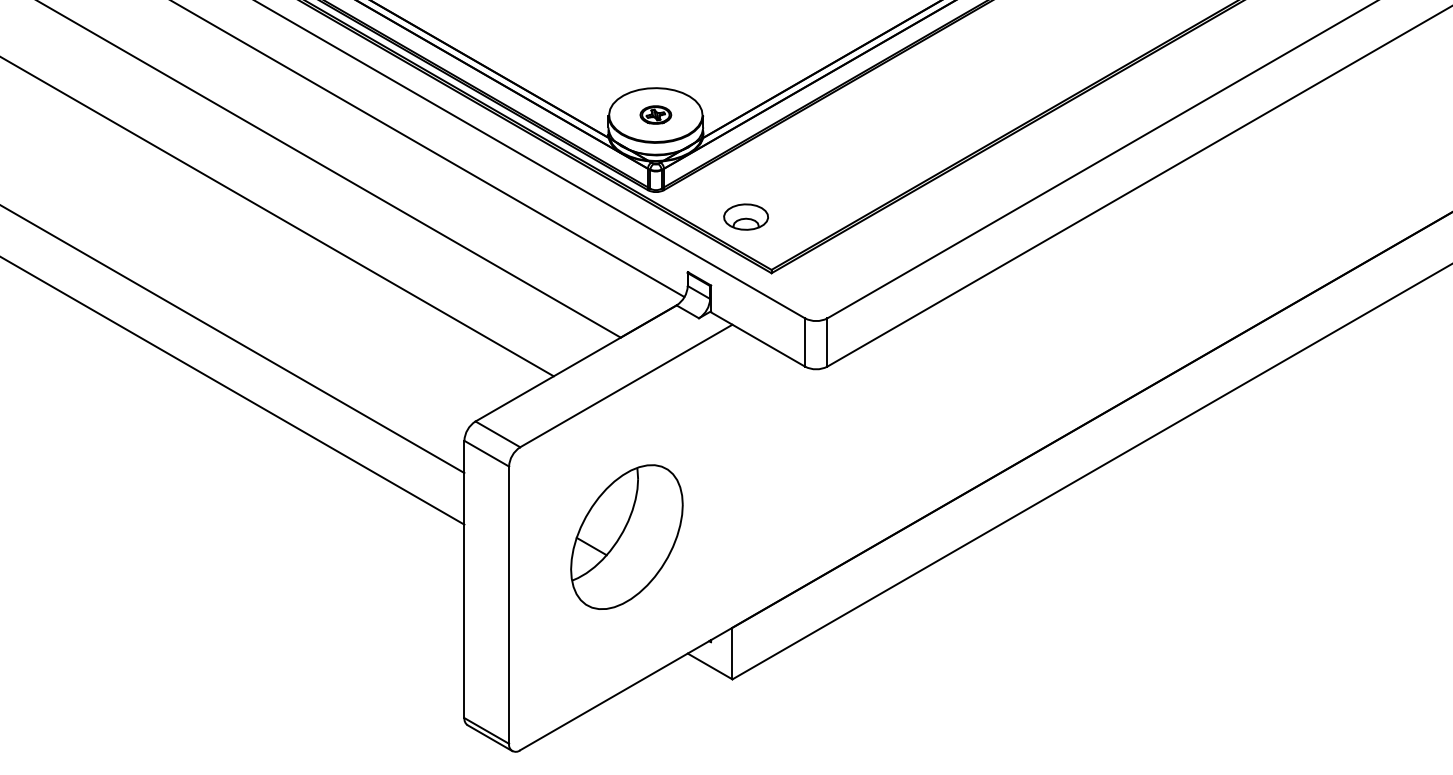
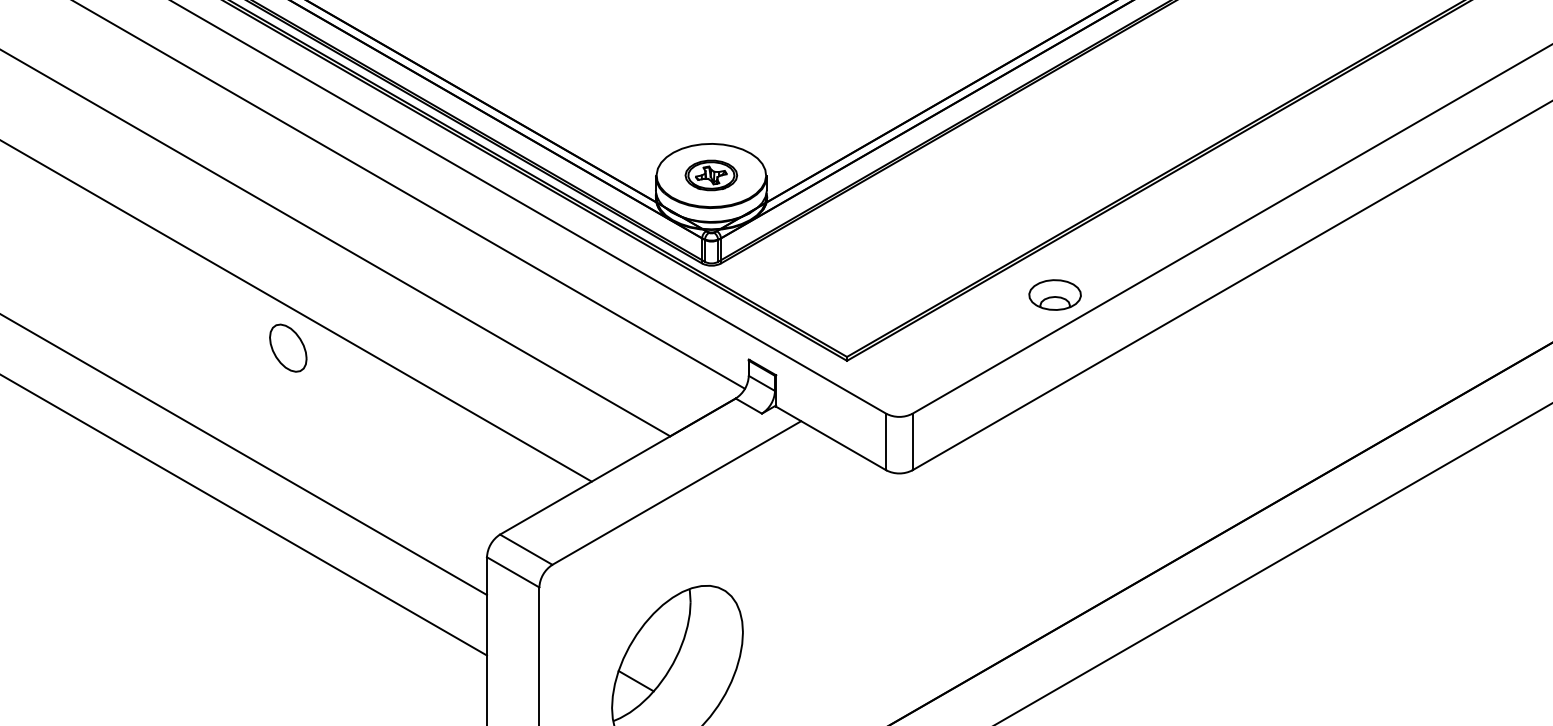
part: (655, 114) -> (710, 174), size x1.43
part: (745, 216) -> (1054, 294), moved
part: (294, 262) -> (287, 348), added

